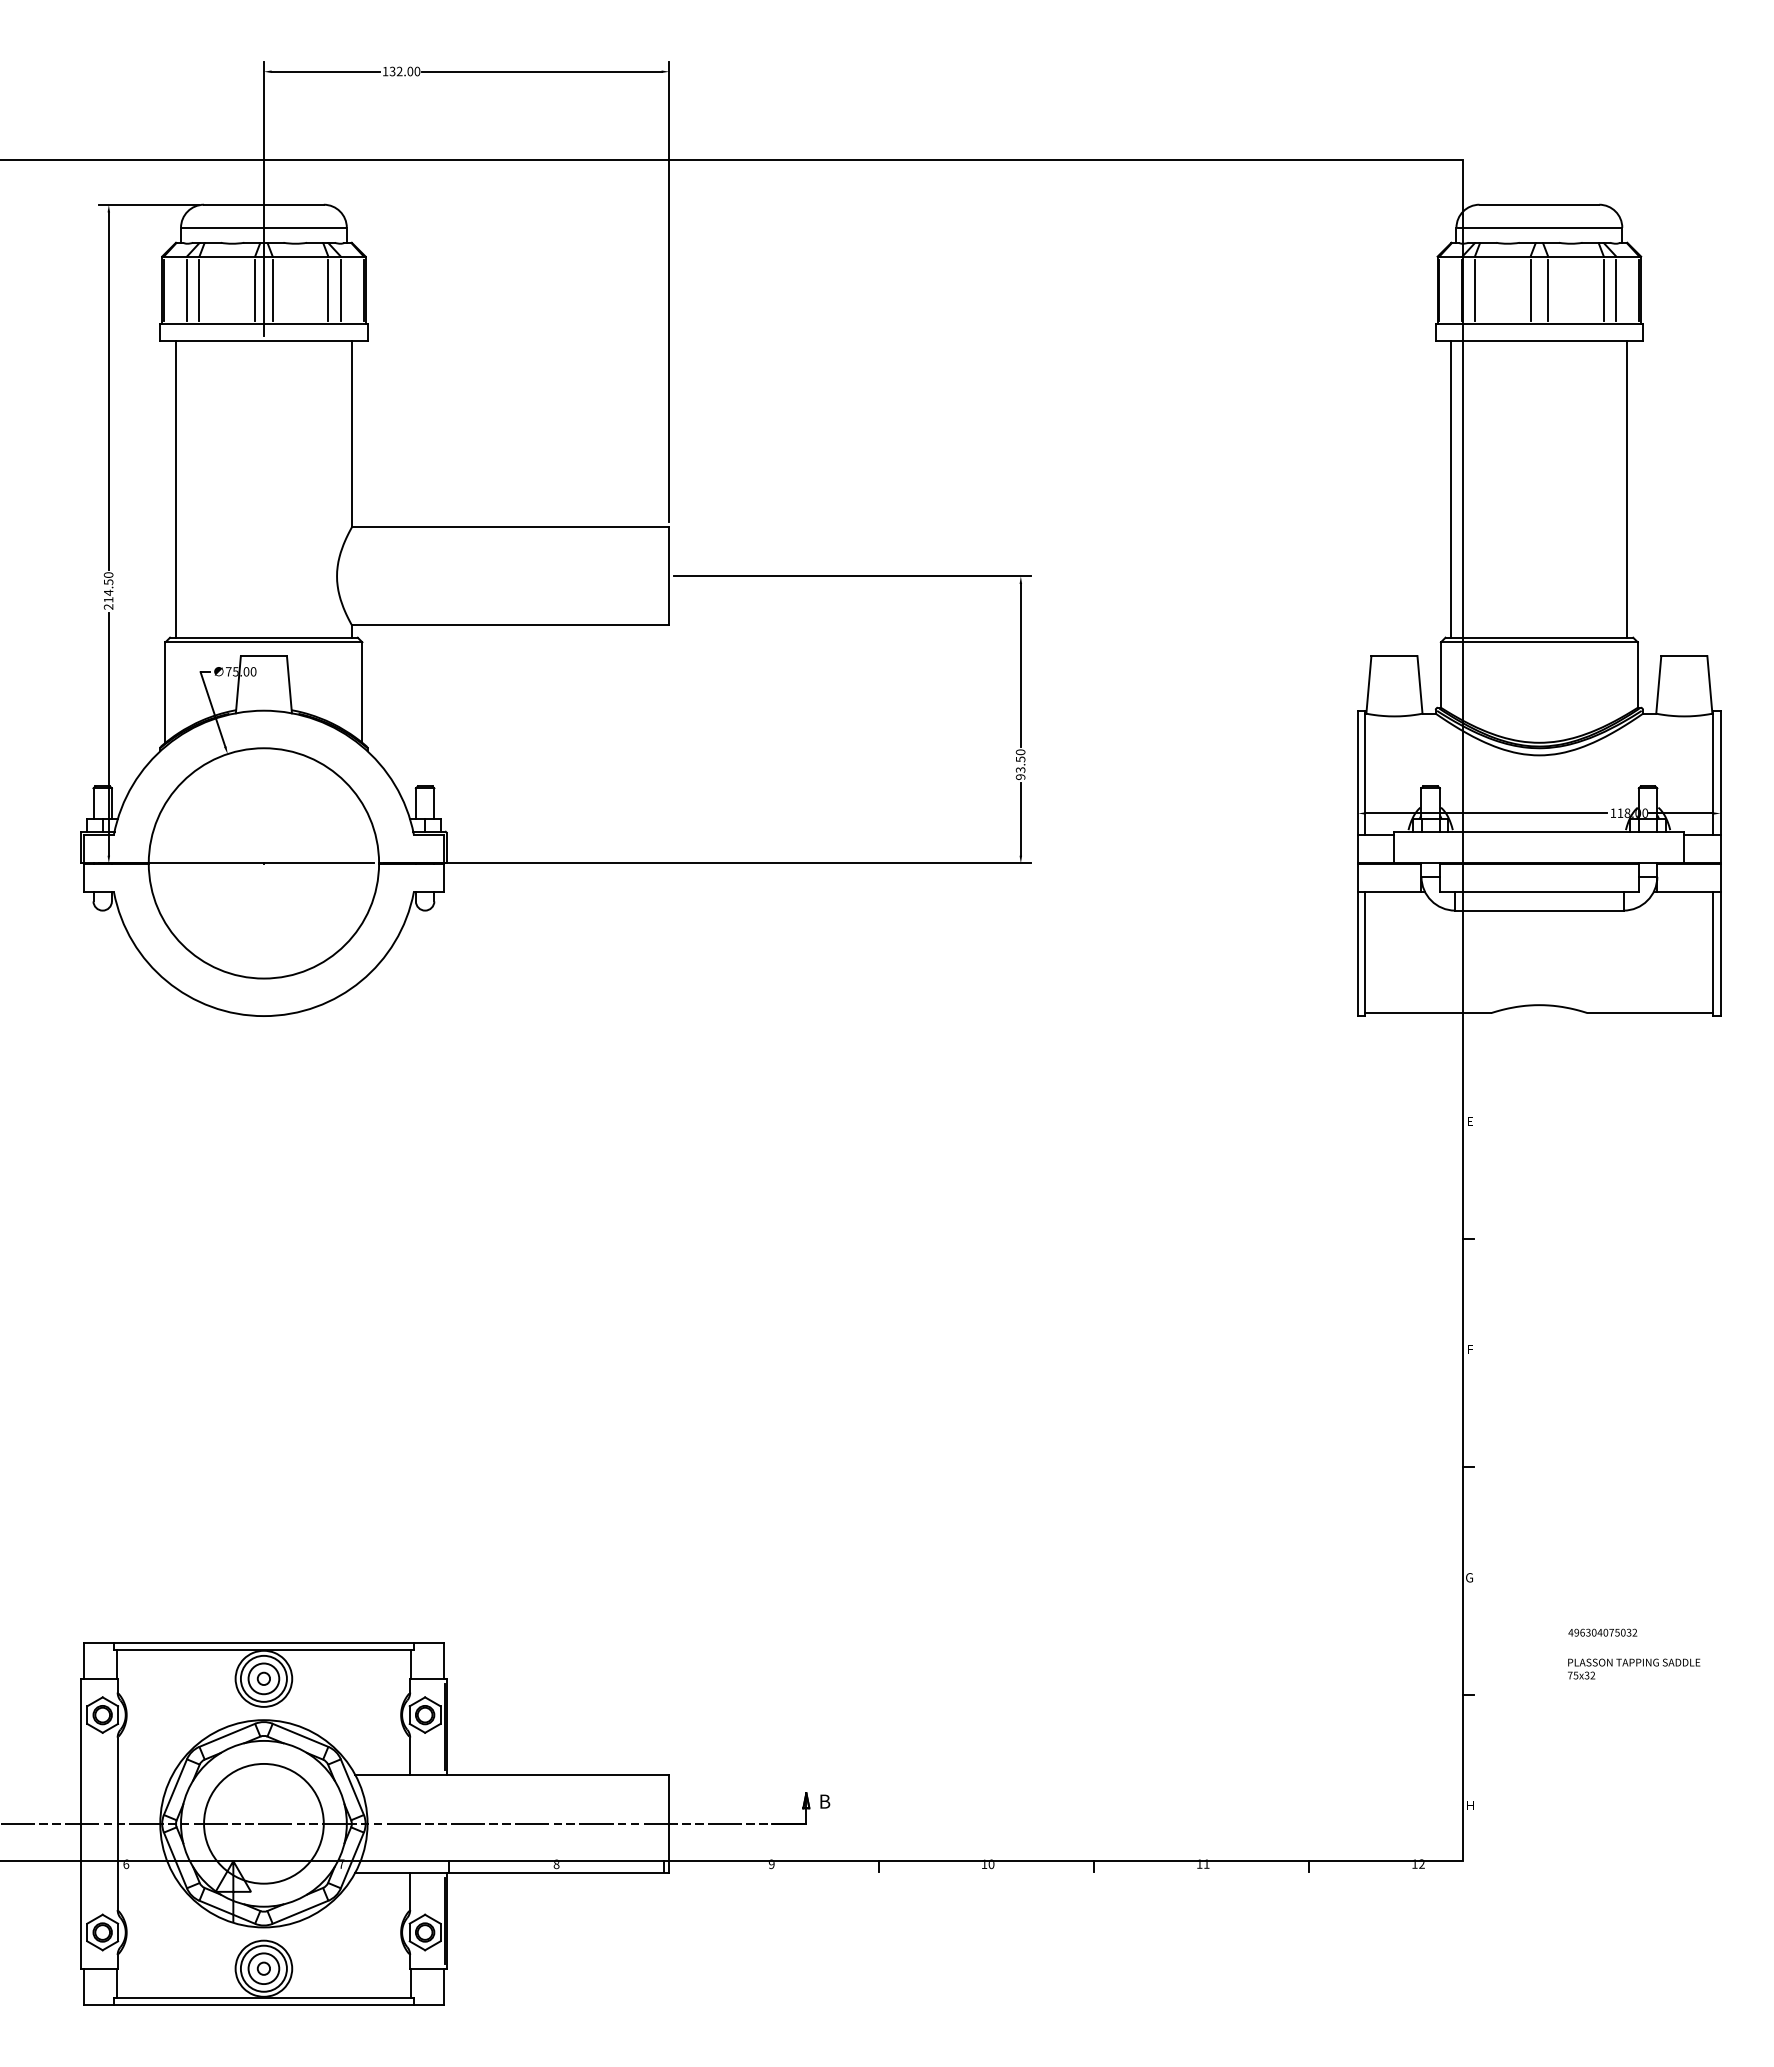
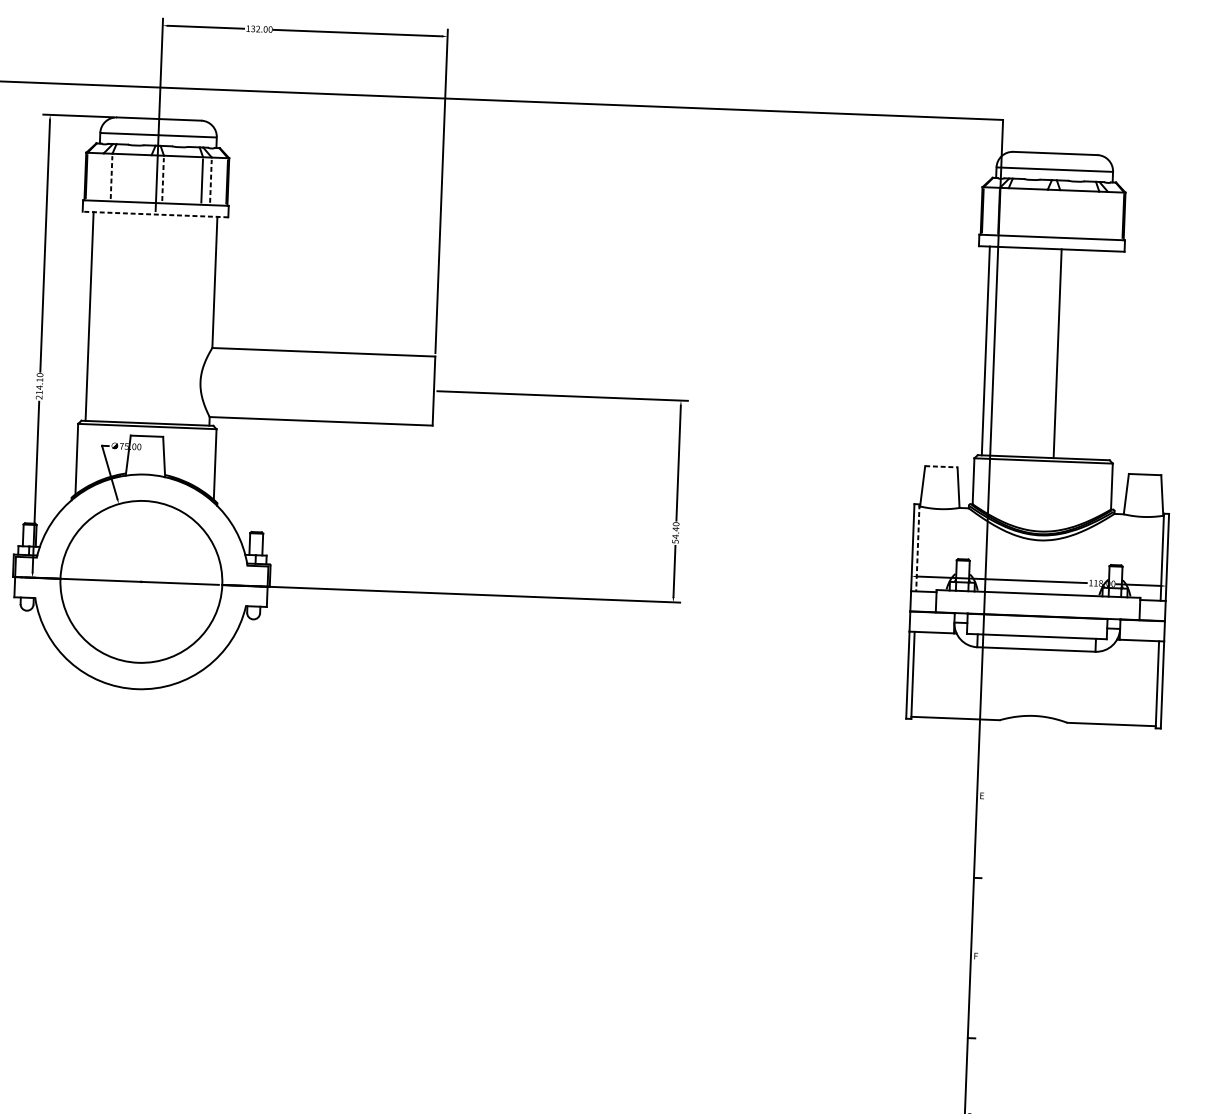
line: (186, 289) -> (102, 176), removed
line: (199, 289) -> (111, 176), solid -> dashed
line: (255, 289) -> (150, 178), removed
line: (272, 289) -> (162, 178), solid -> dashed
line: (340, 289) -> (210, 180), solid -> dashed
line: (1474, 289) -> (1007, 211), removed
line: (1530, 289) -> (1046, 212), removed
line: (1548, 289) -> (1059, 213), removed
line: (1603, 289) -> (1098, 214), removed
line: (1616, 289) -> (1107, 215), removed
line: (263, 340) -> (155, 214), solid -> dashed
line: (1627, 488) -> (1057, 353), moved
text: (108, 582) -> (39, 380), 214.50 -> 214.10
line: (1394, 656) -> (941, 467), solid -> dashed
text: (1020, 768) -> (675, 535), 93.50 -> 54.40
line: (1365, 772) -> (917, 547), solid -> dashed

